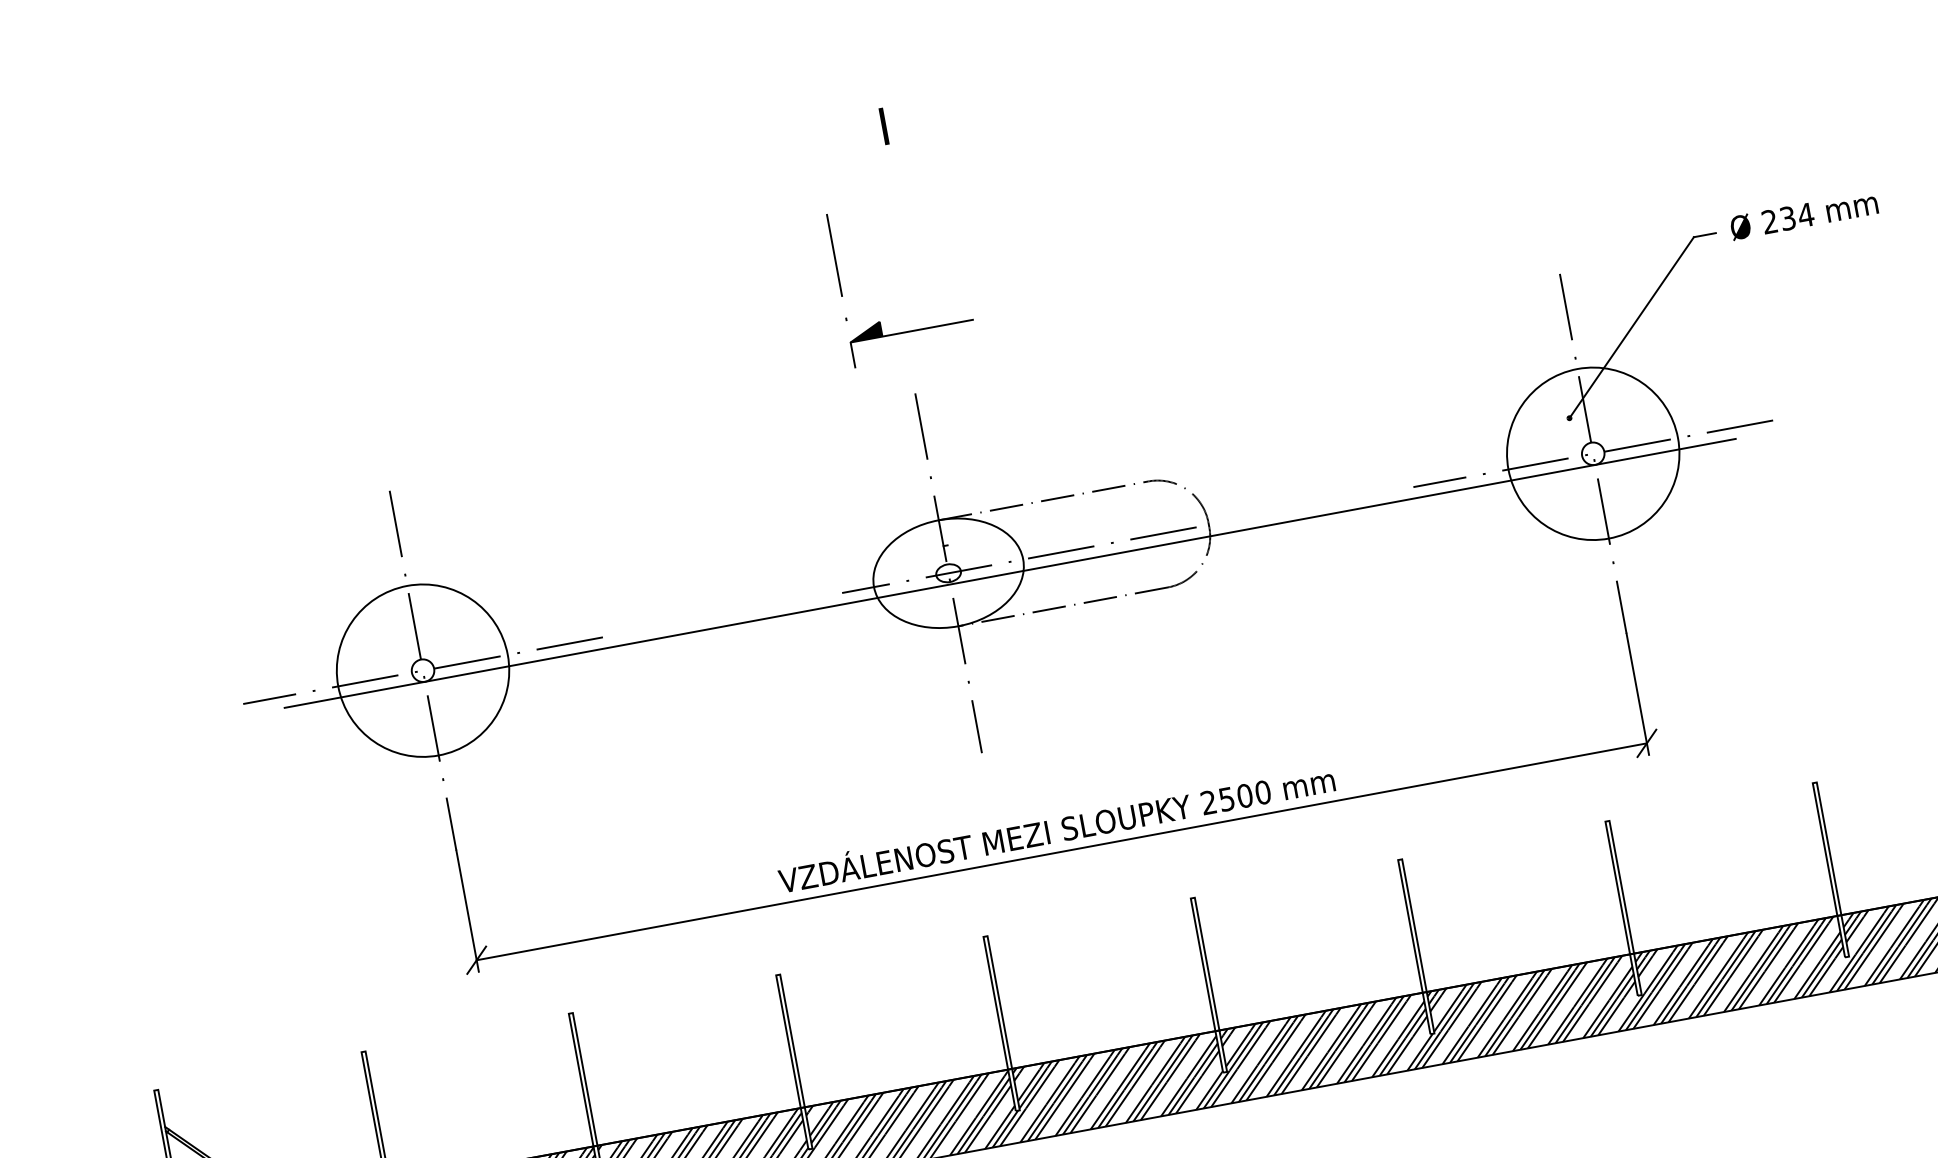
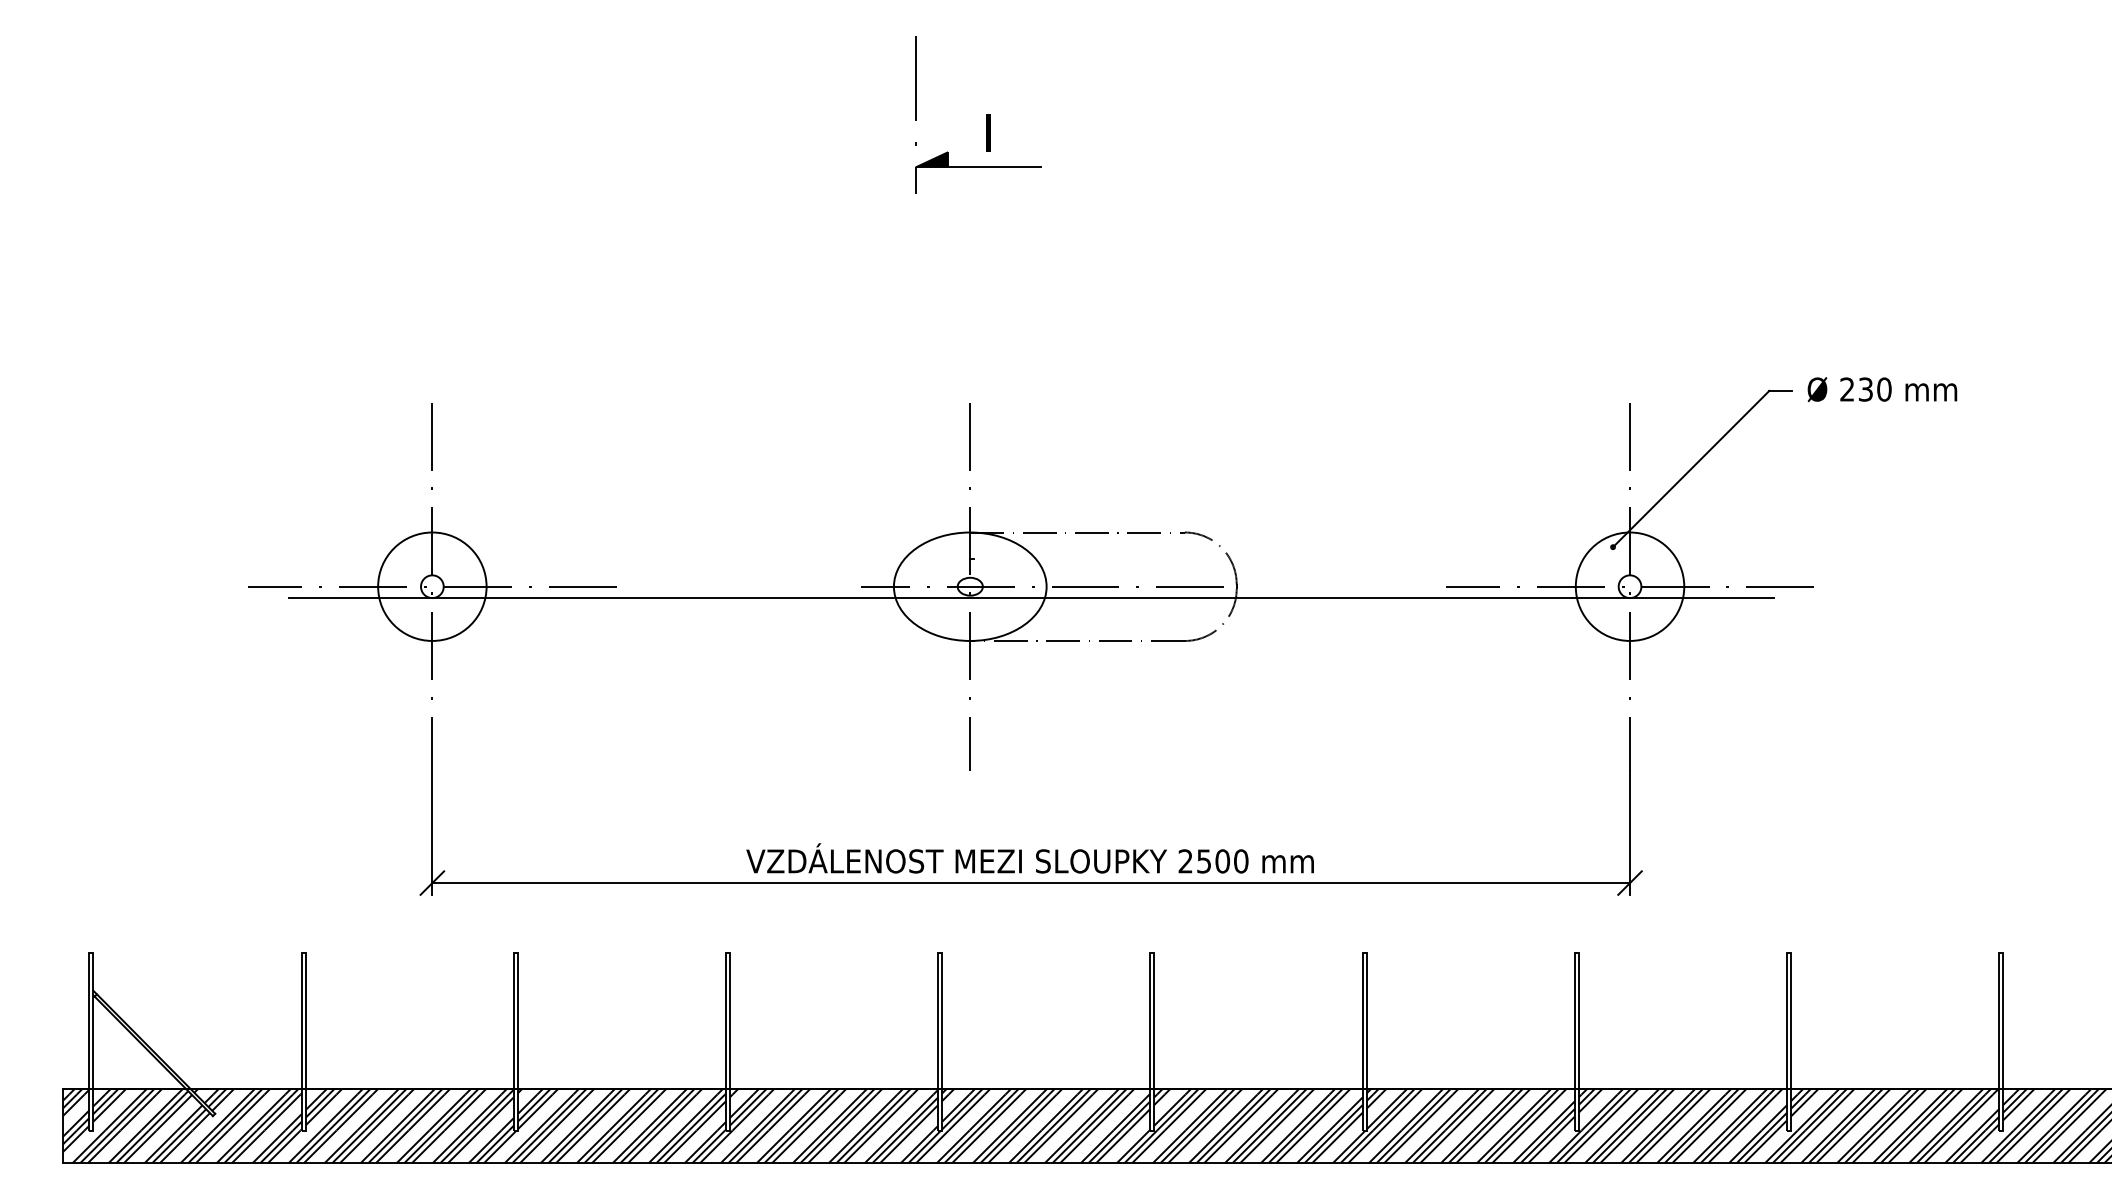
text: (1806, 215) -> (1884, 389), 234 -> 230
part: (878, 321) -> (947, 151), moved
circle: (1592, 453) -> (1629, 586), size x0.62
circle: (423, 670) -> (432, 586), size x0.62

